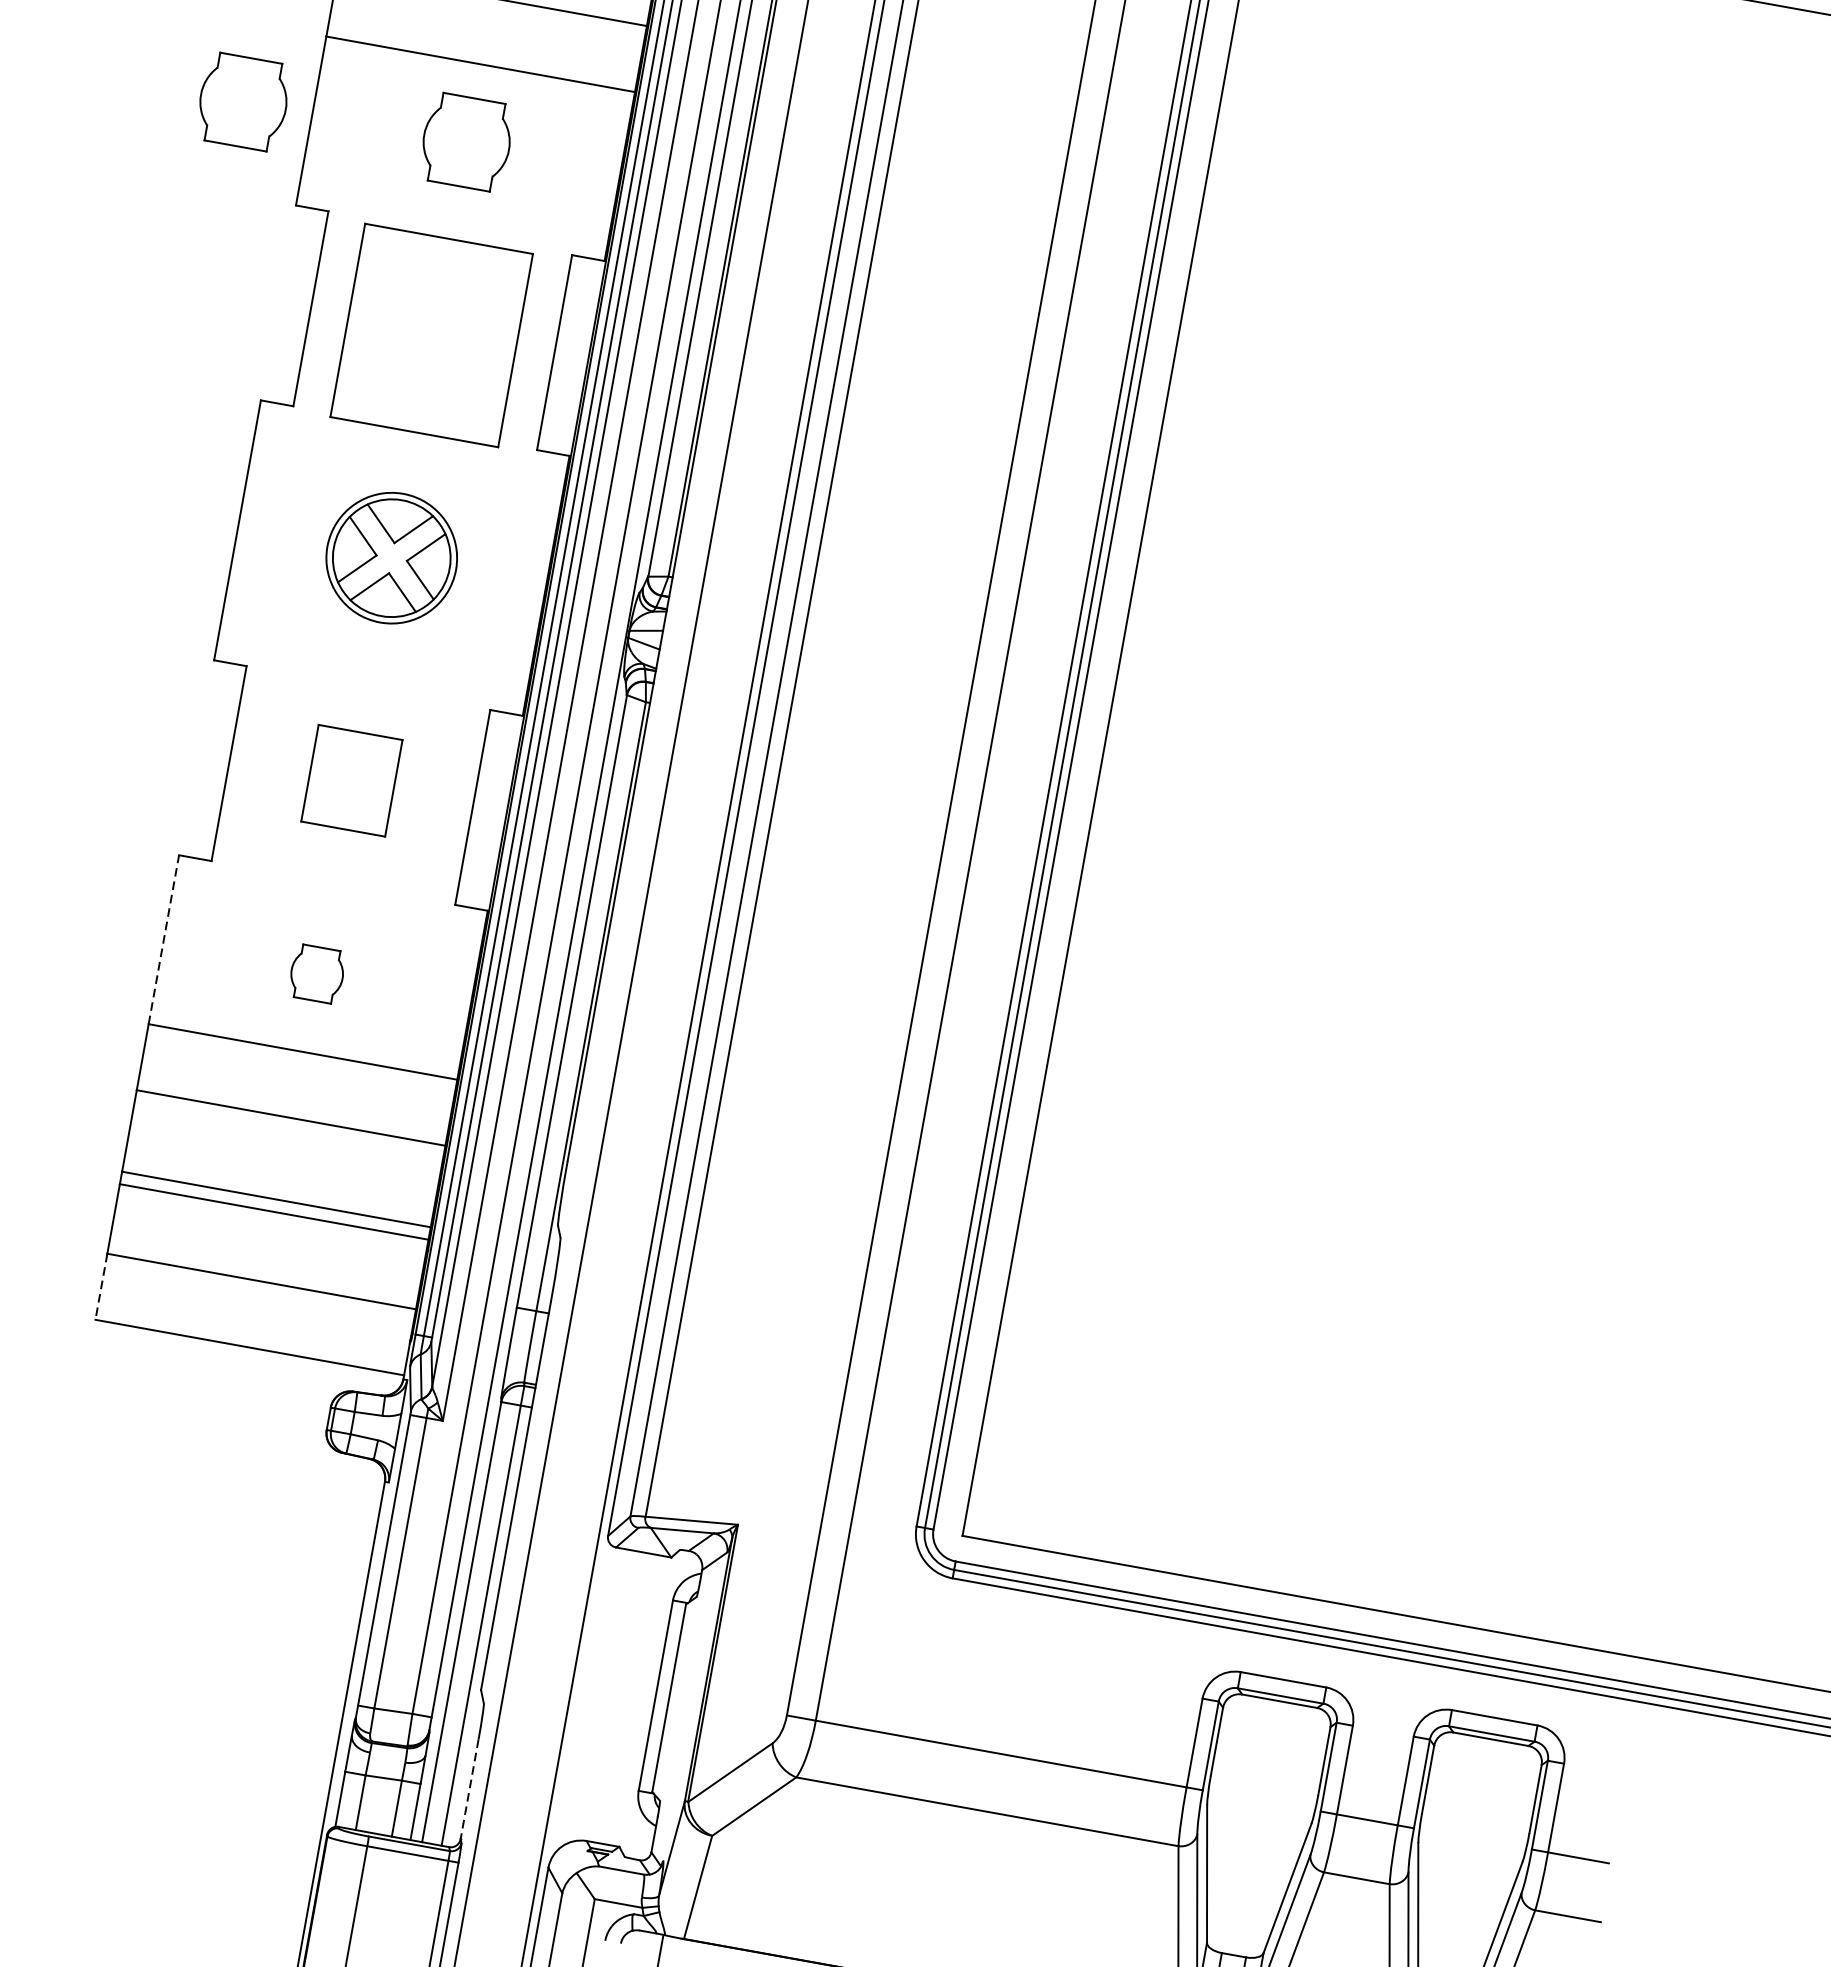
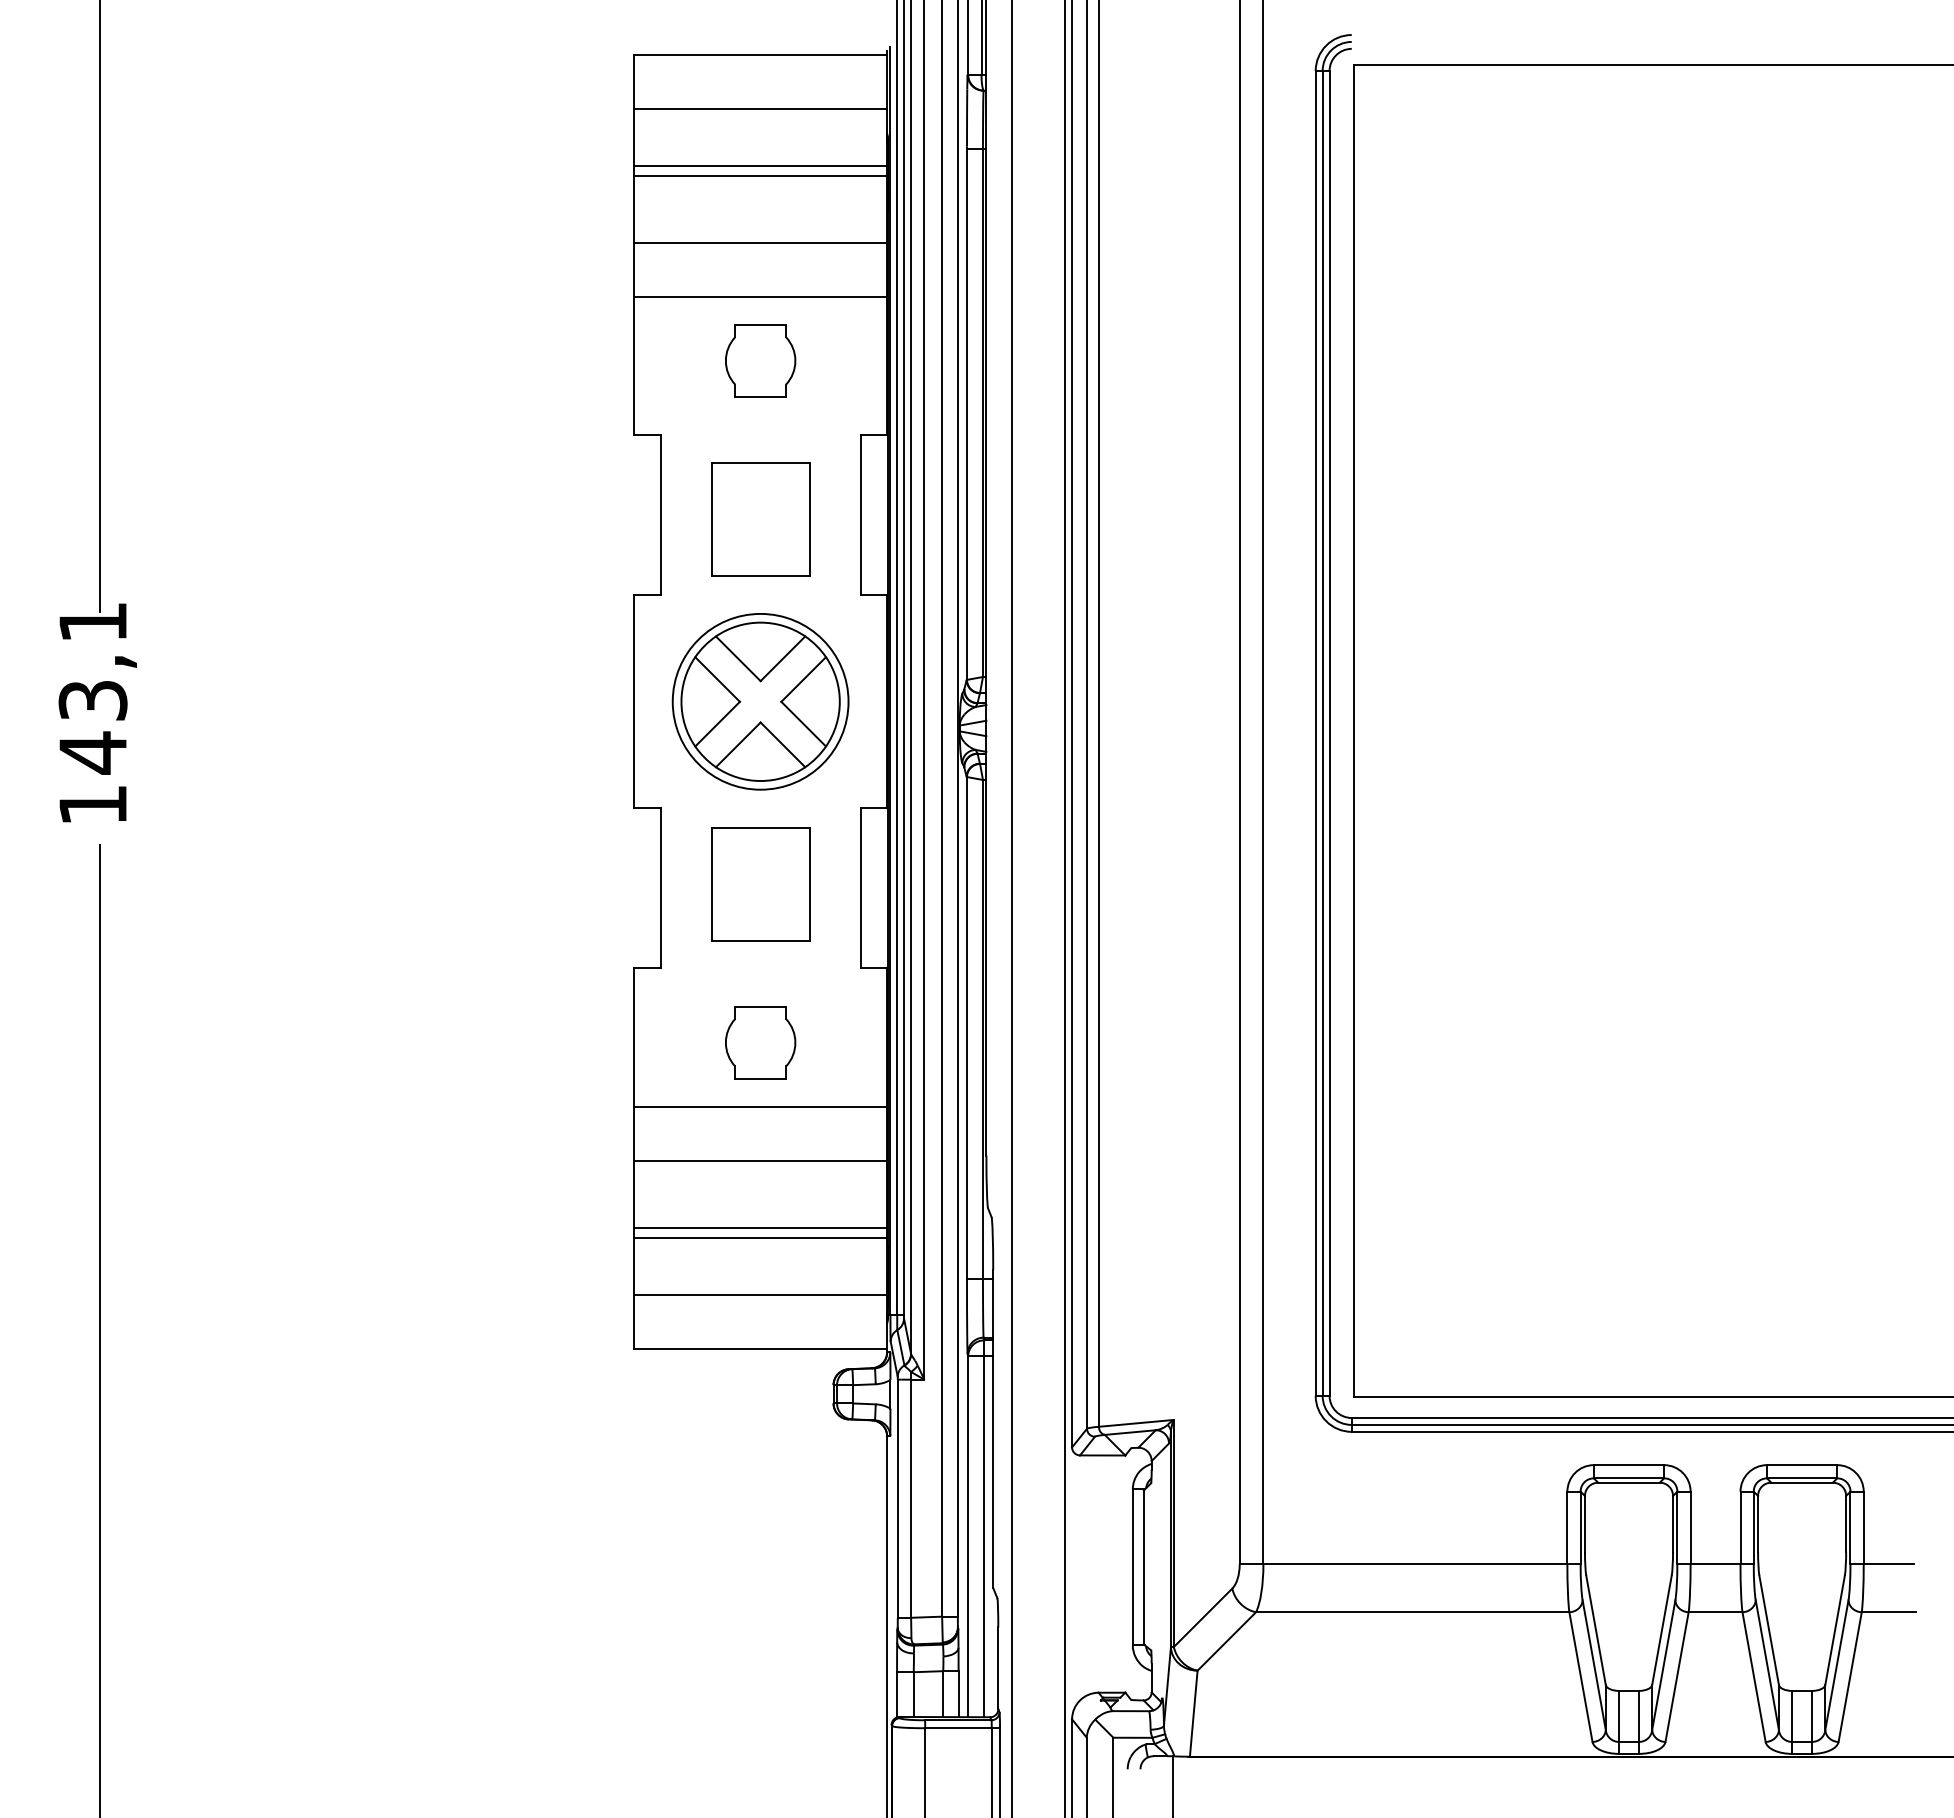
part: (243, 101) -> (577, 360), removed
part: (431, 335) -> (760, 519), size x0.71
part: (391, 557) -> (760, 701), size x1.67
part: (351, 780) -> (760, 884), size x1.43
line: (164, 938) -> (634, 1036), dashed -> solid
part: (316, 973) -> (760, 1042), size x1.67
line: (101, 1287) -> (634, 1322), dashed -> solid
line: (469, 1789) -> (998, 1668), dashed -> solid

